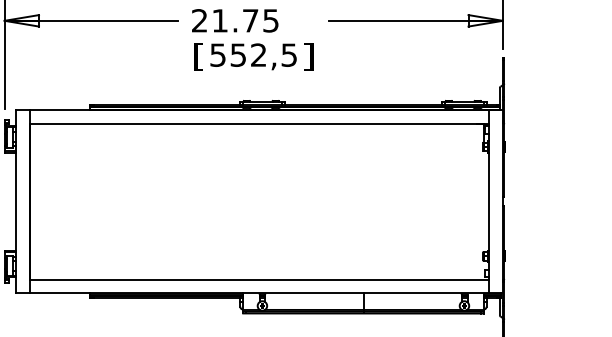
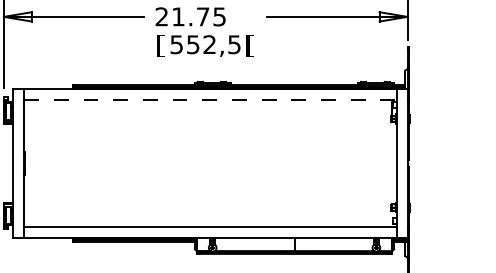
text: (307, 56) -> (249, 45), ] -> [
line: (259, 124) -> (210, 100), solid -> dashed

